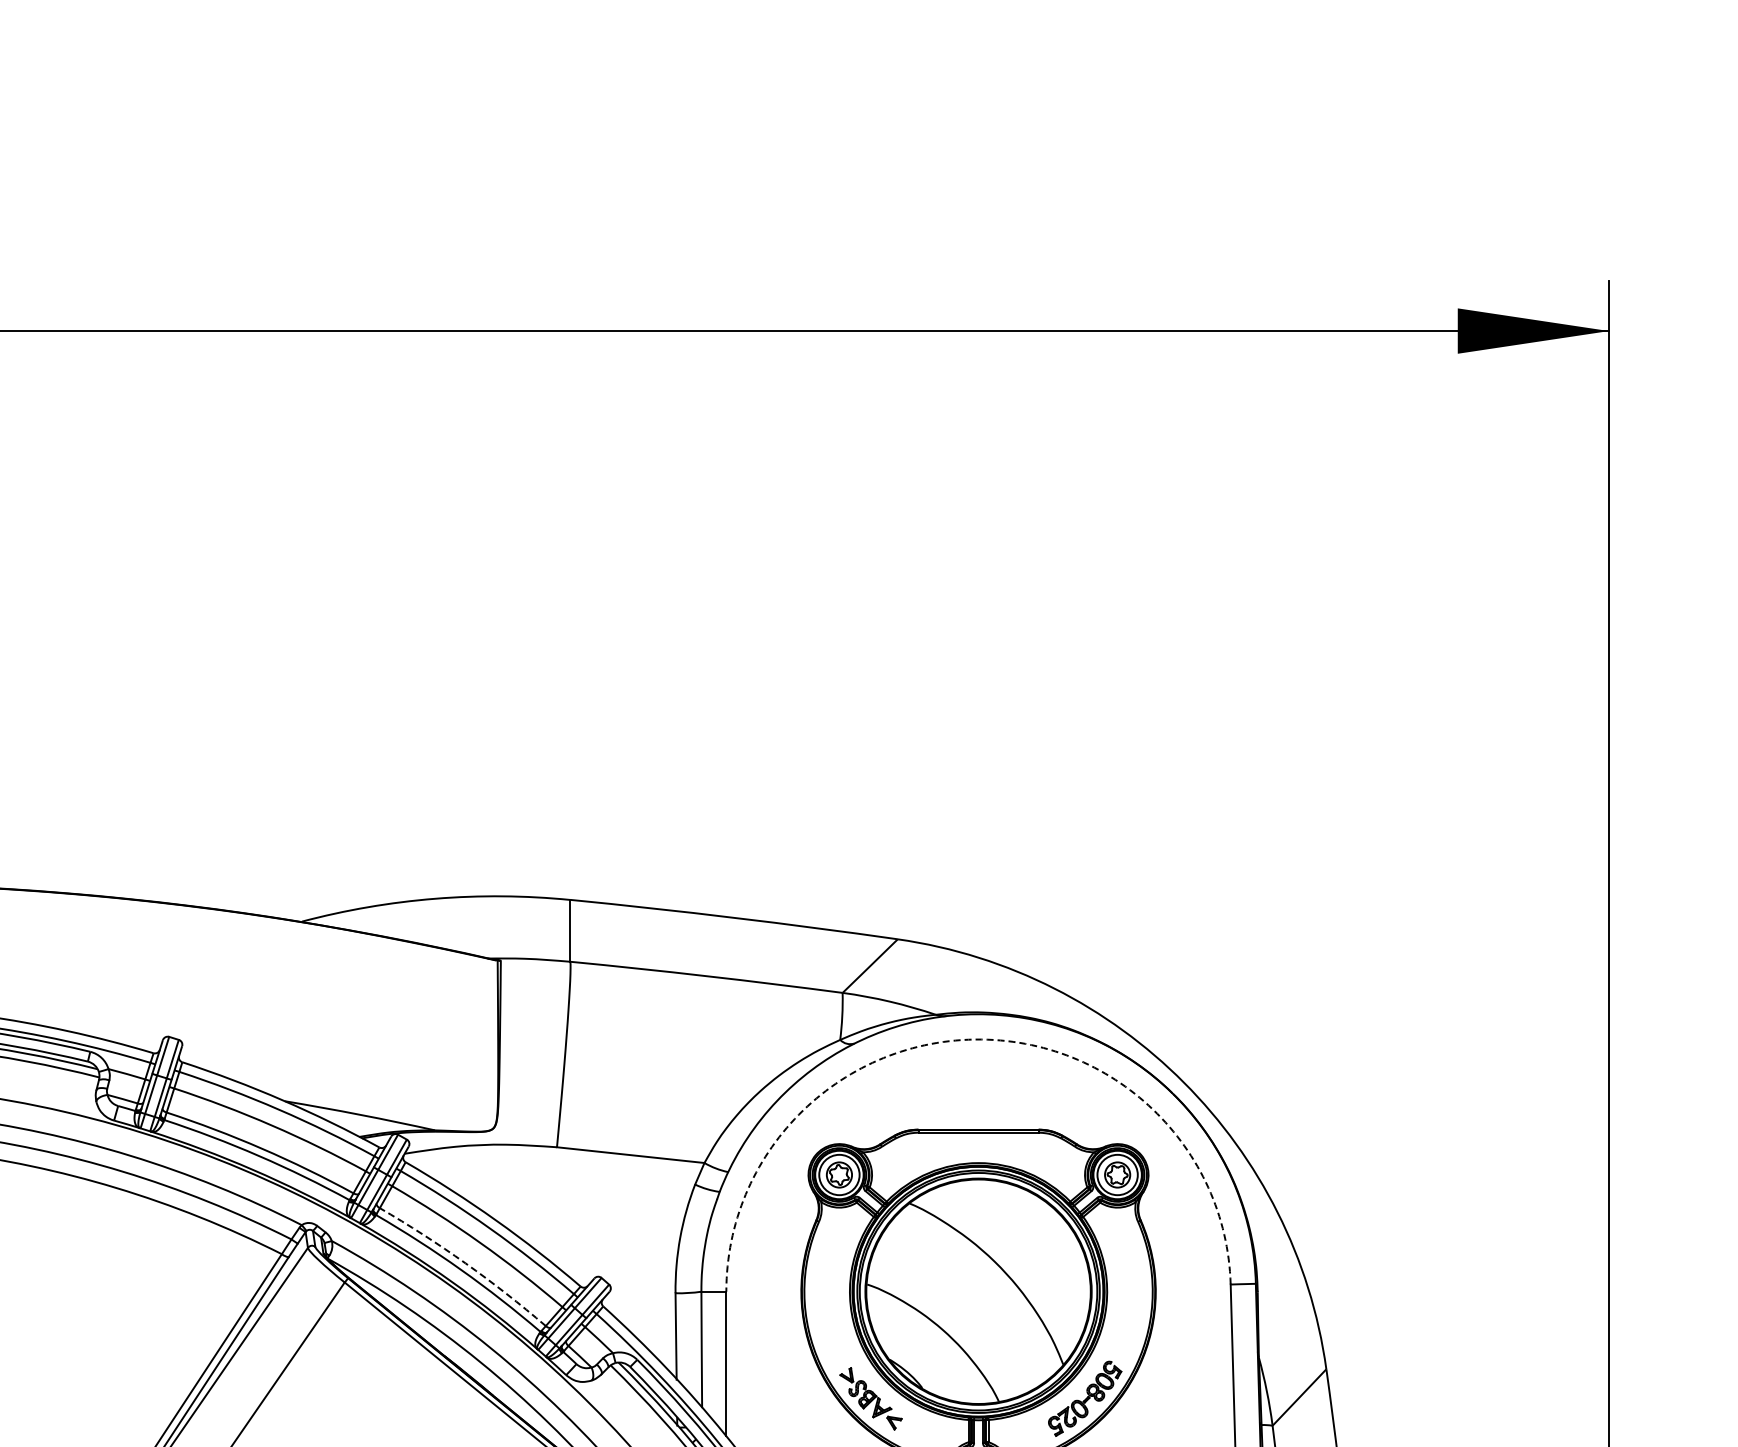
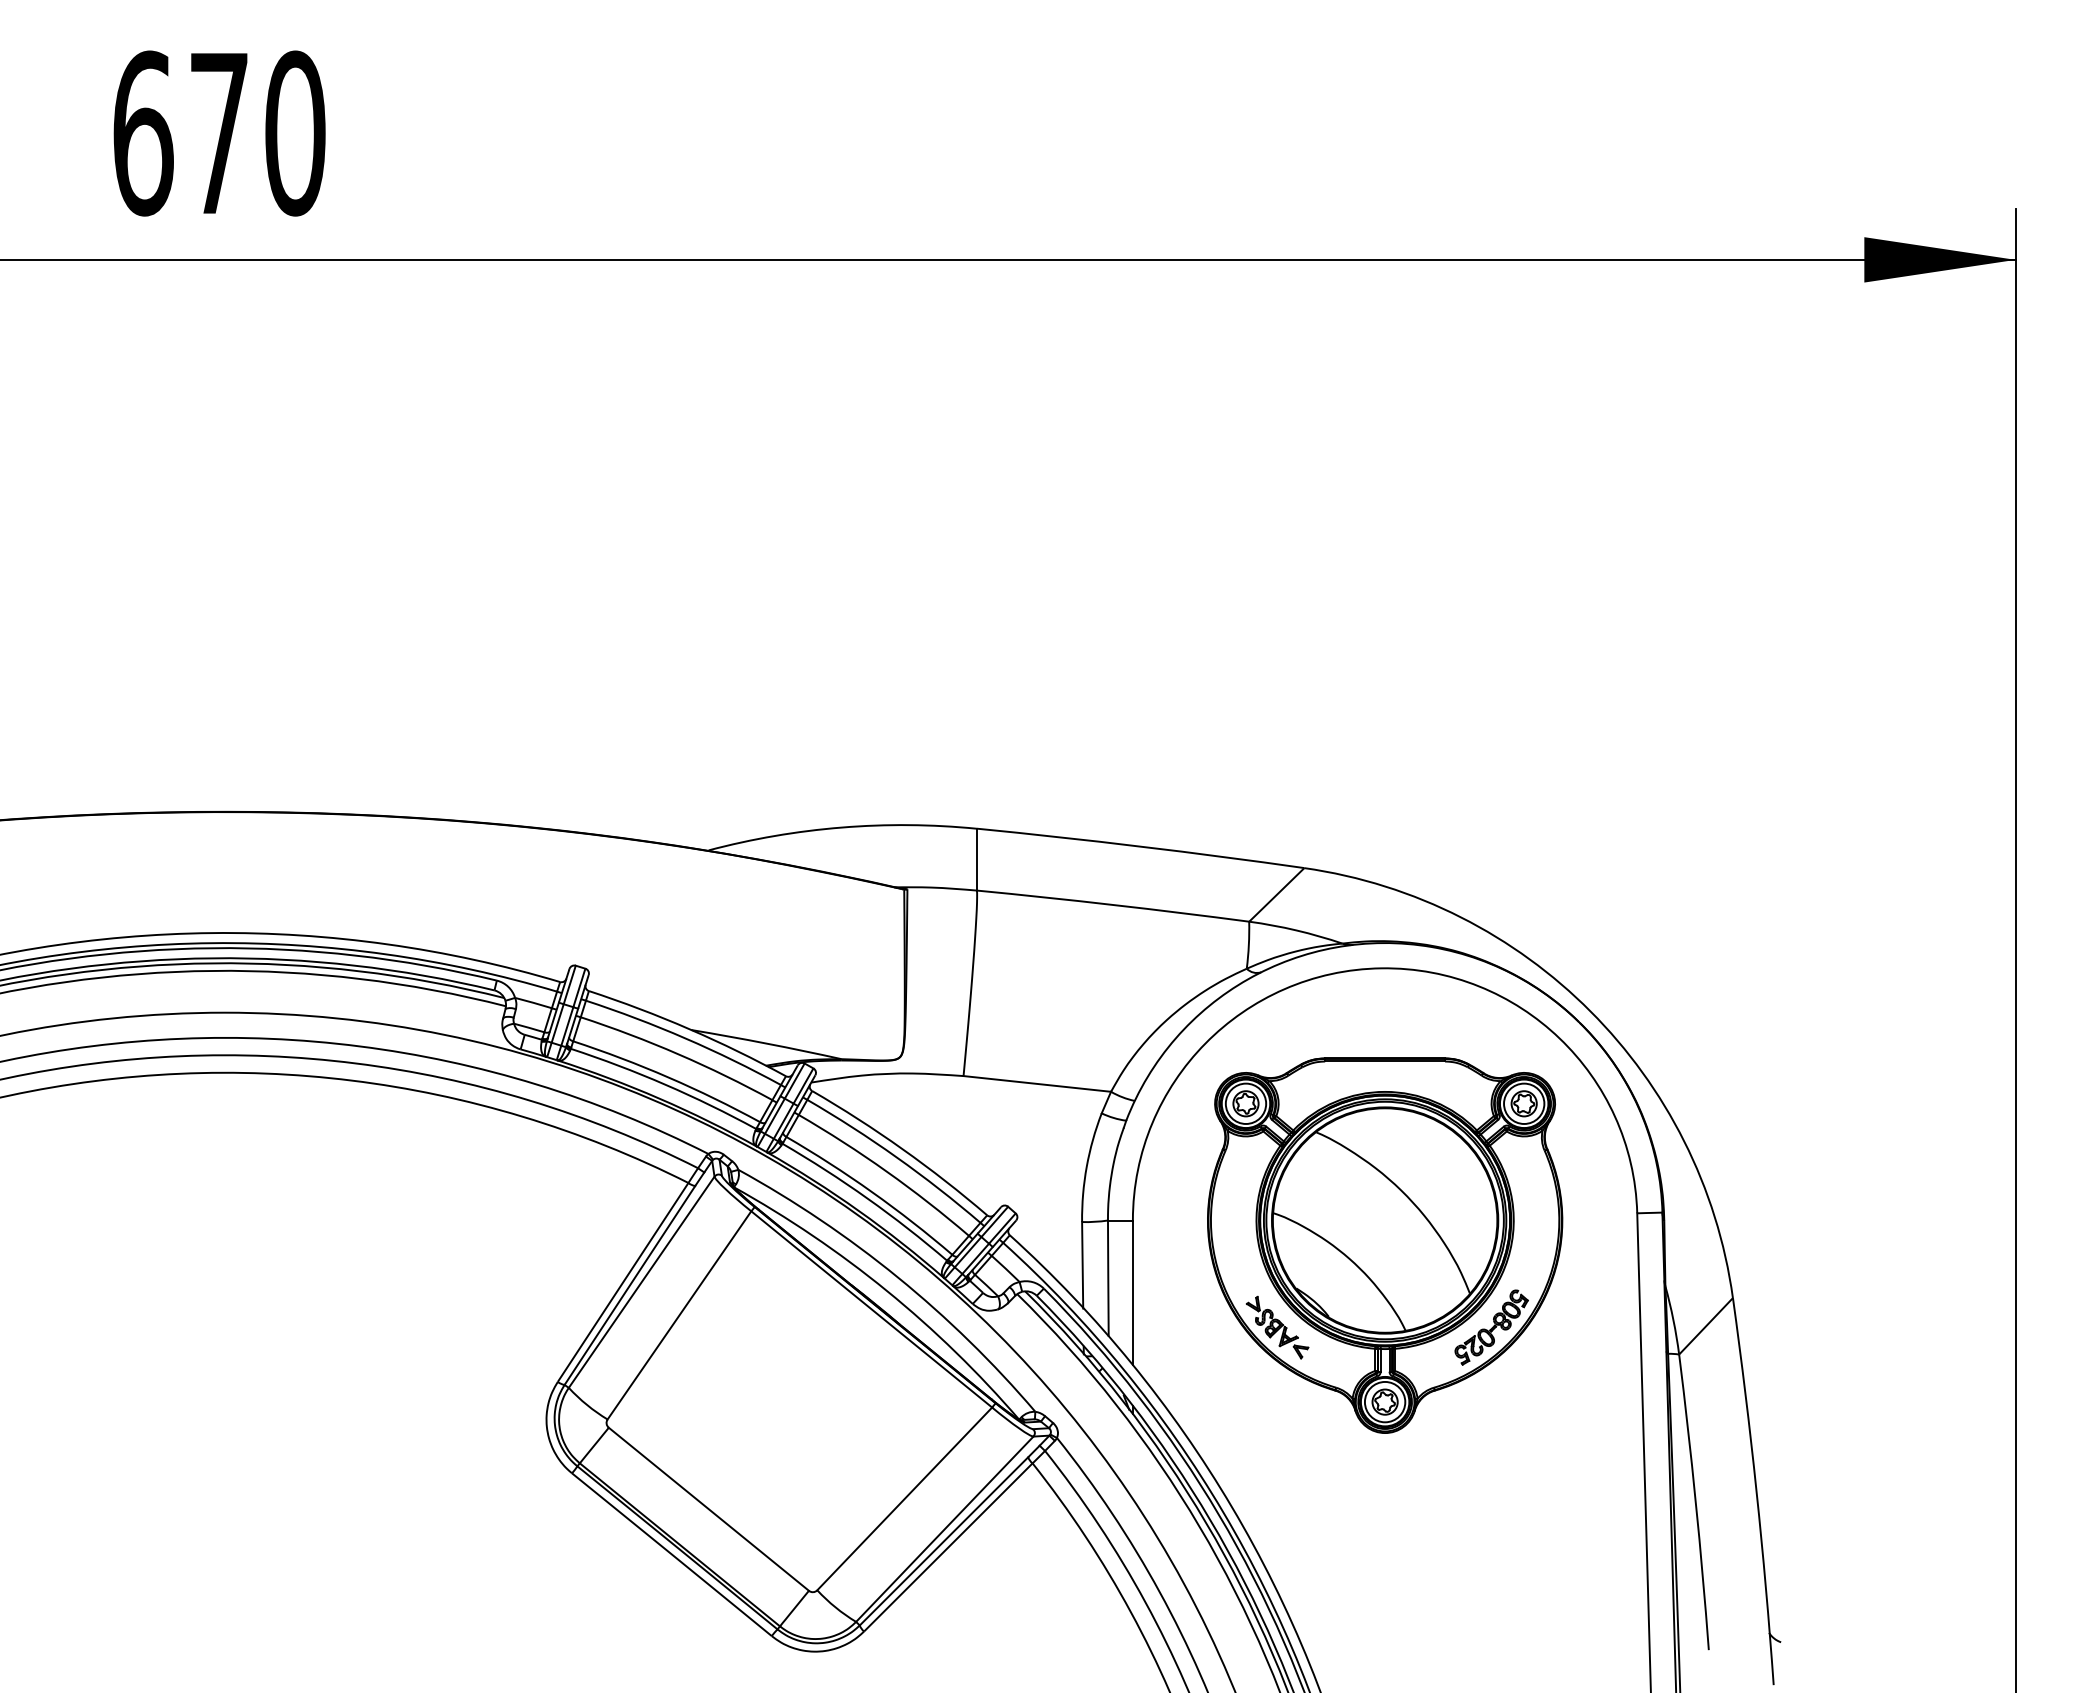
arc: (974, 1039) -> (1381, 968), dashed -> solid
arc: (465, 1263) -> (872, 1192), dashed -> solid

